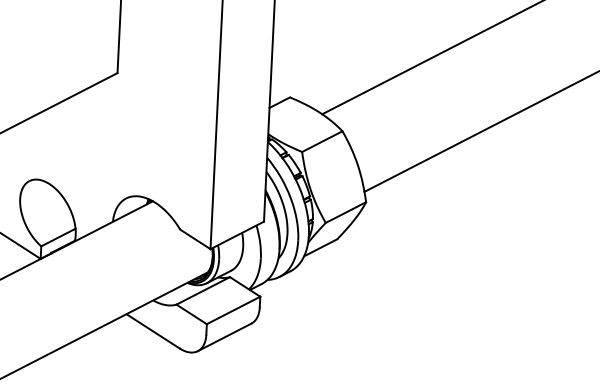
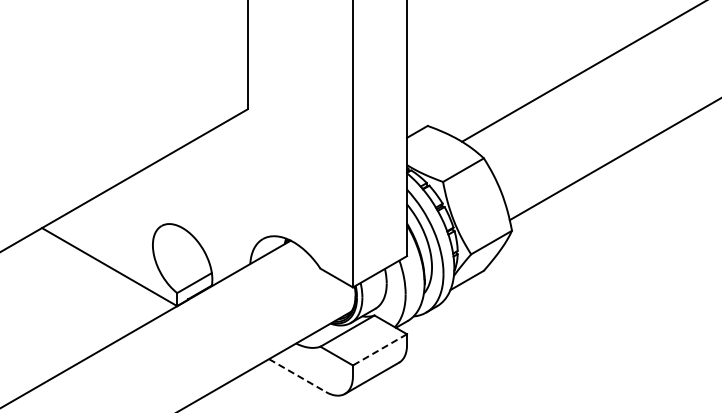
line: (233, 311) -> (379, 350), solid -> dashed
line: (153, 331) -> (297, 375), solid -> dashed

